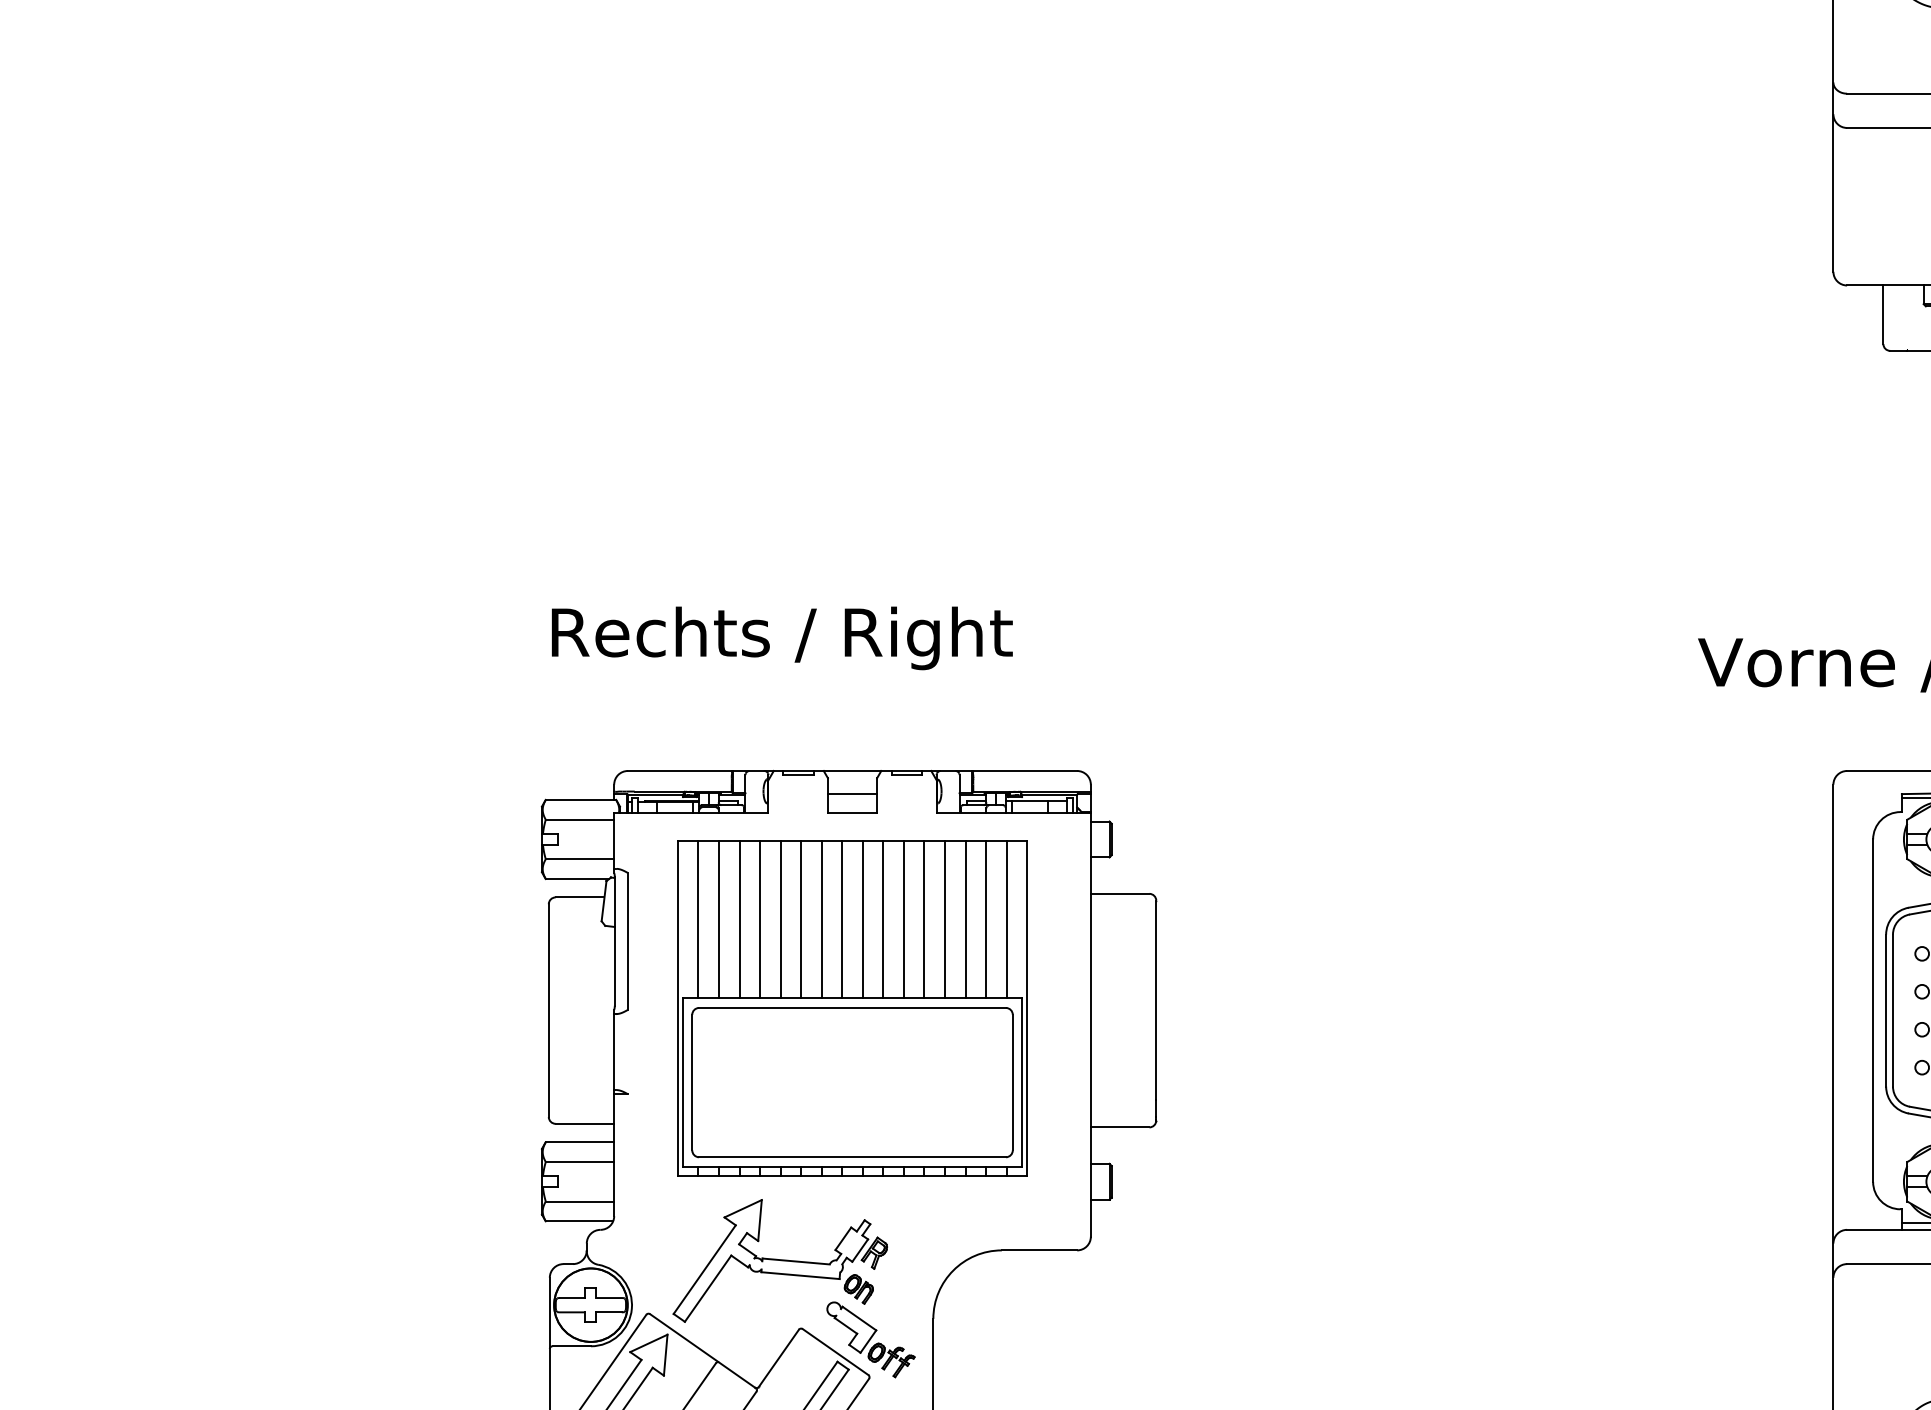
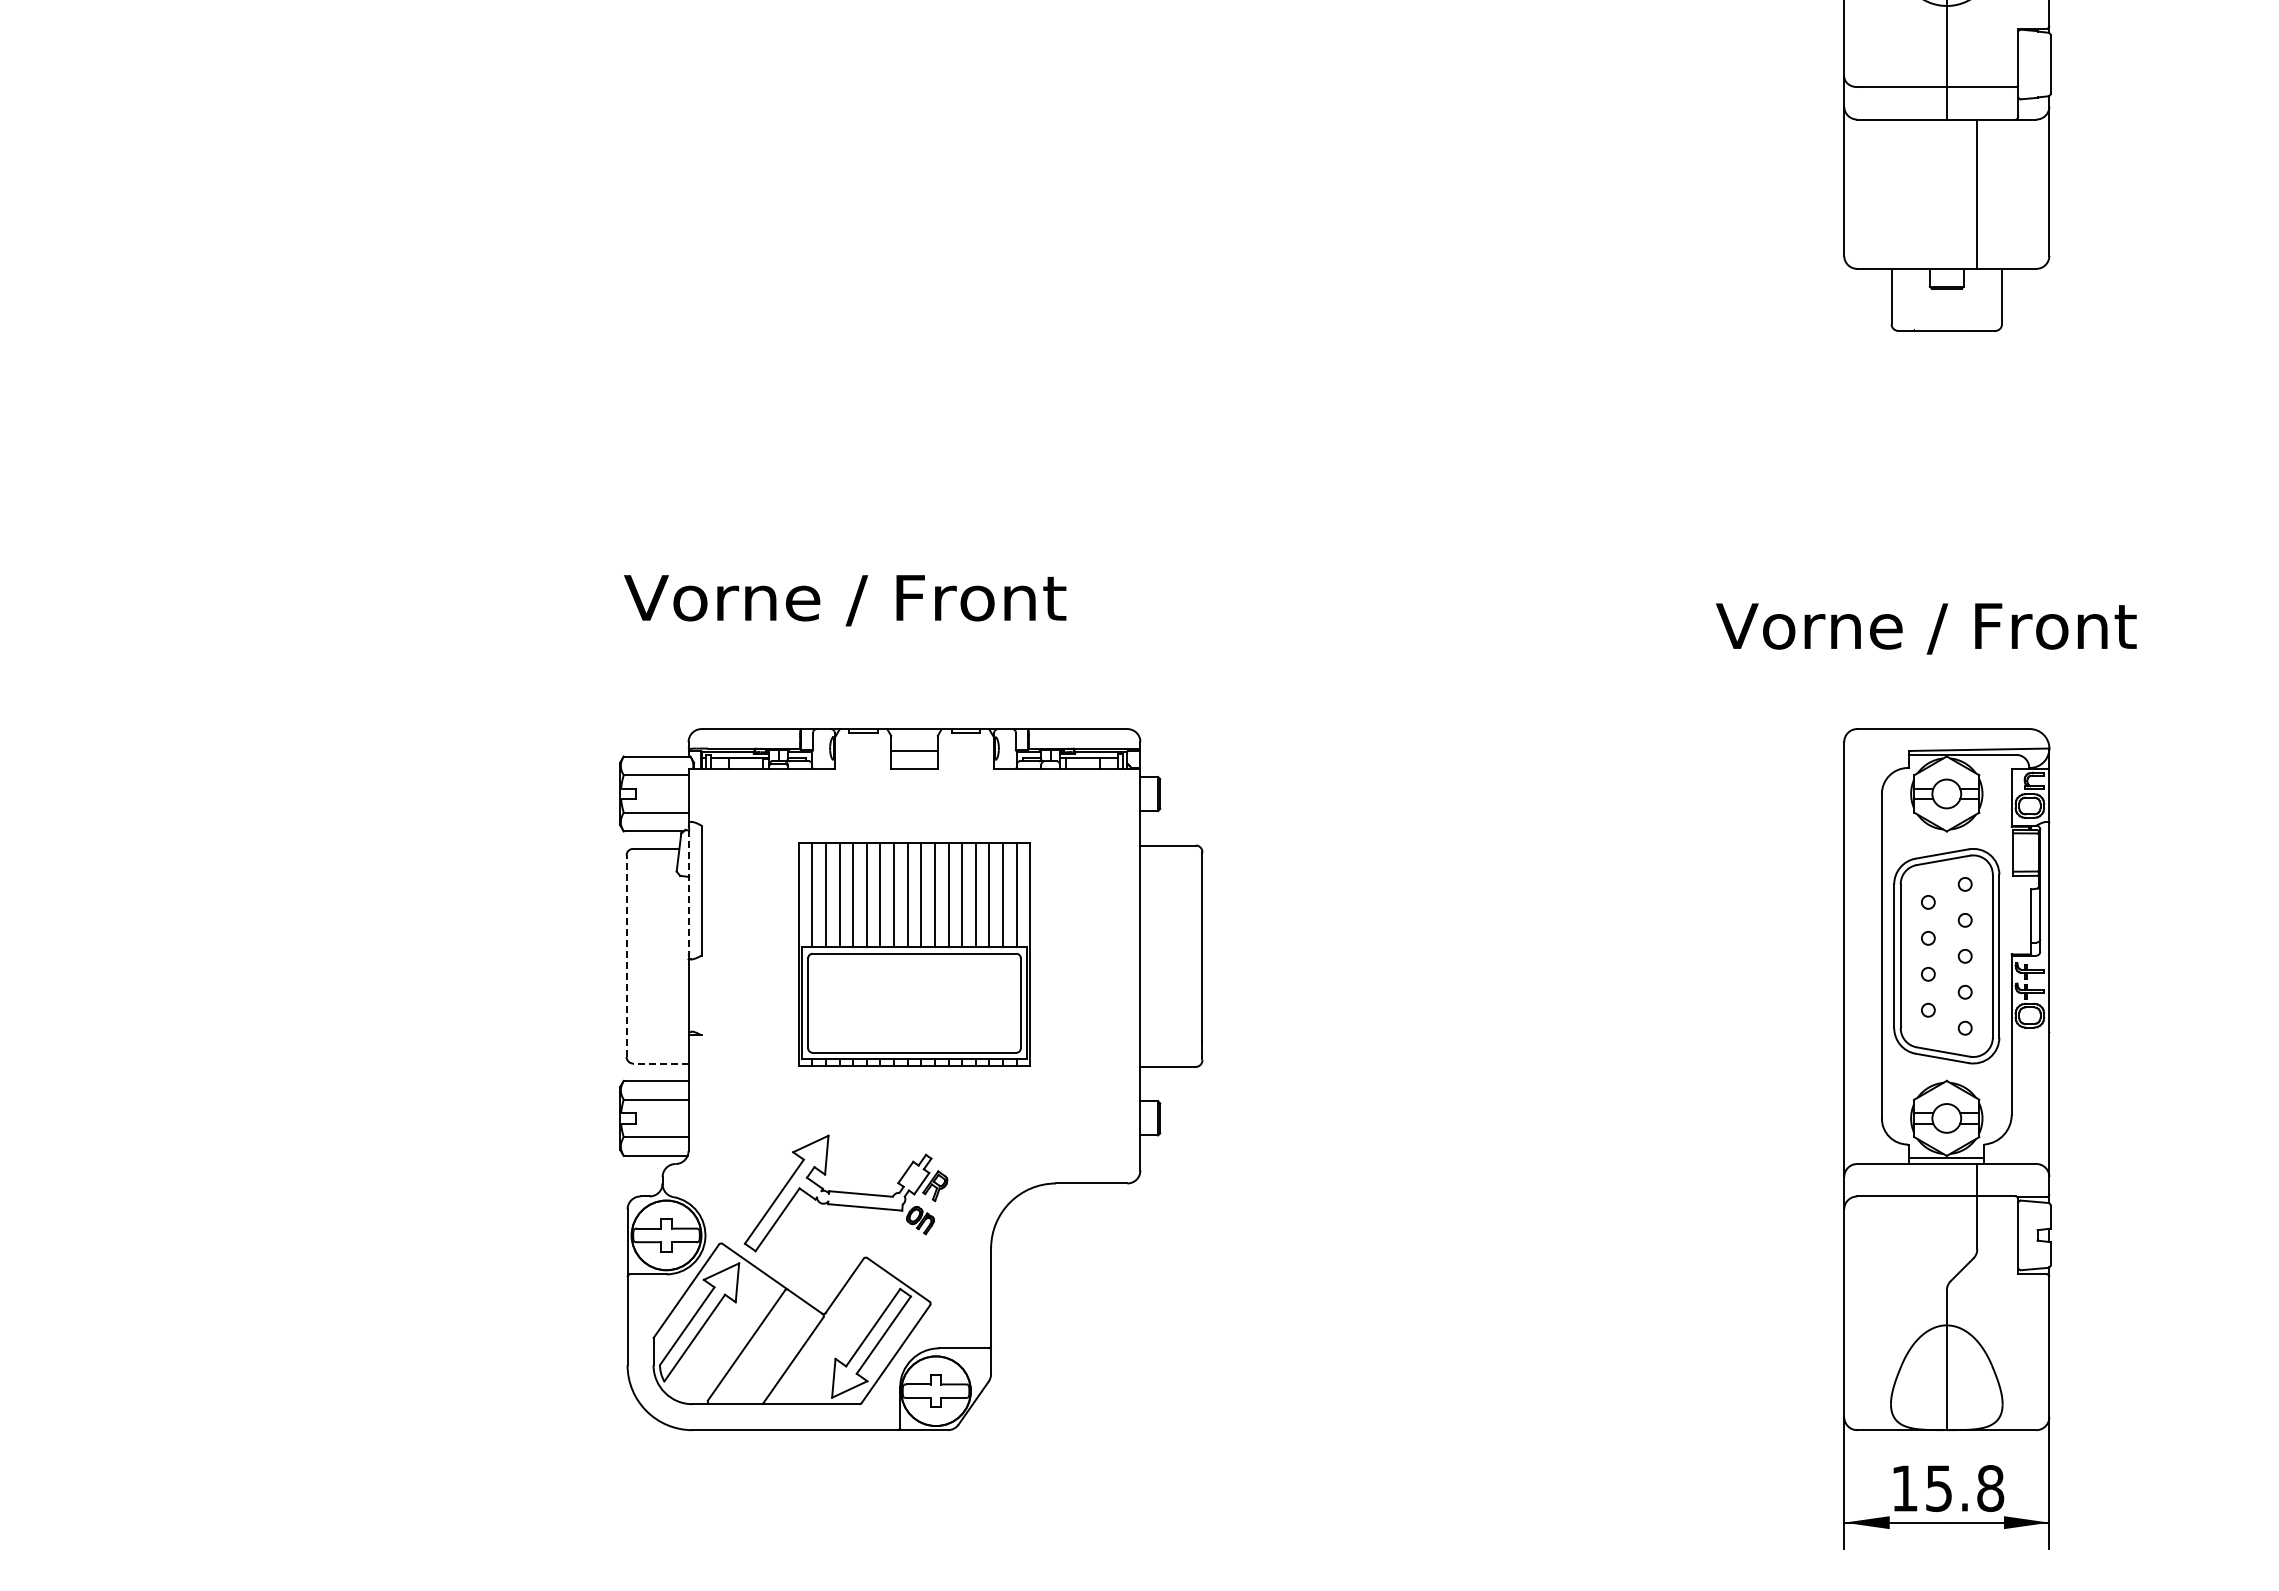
text: (779, 638) -> (845, 603), Rechts / Right -> Vorne / Front
line: (615, 941) -> (689, 890), solid -> dashed
part: (852, 1007) -> (914, 953), size x0.7
line: (548, 1010) -> (626, 956), solid -> dashed
line: (584, 1123) -> (660, 1063), solid -> dashed
part: (870, 1339) -> (931, 1267), removed

